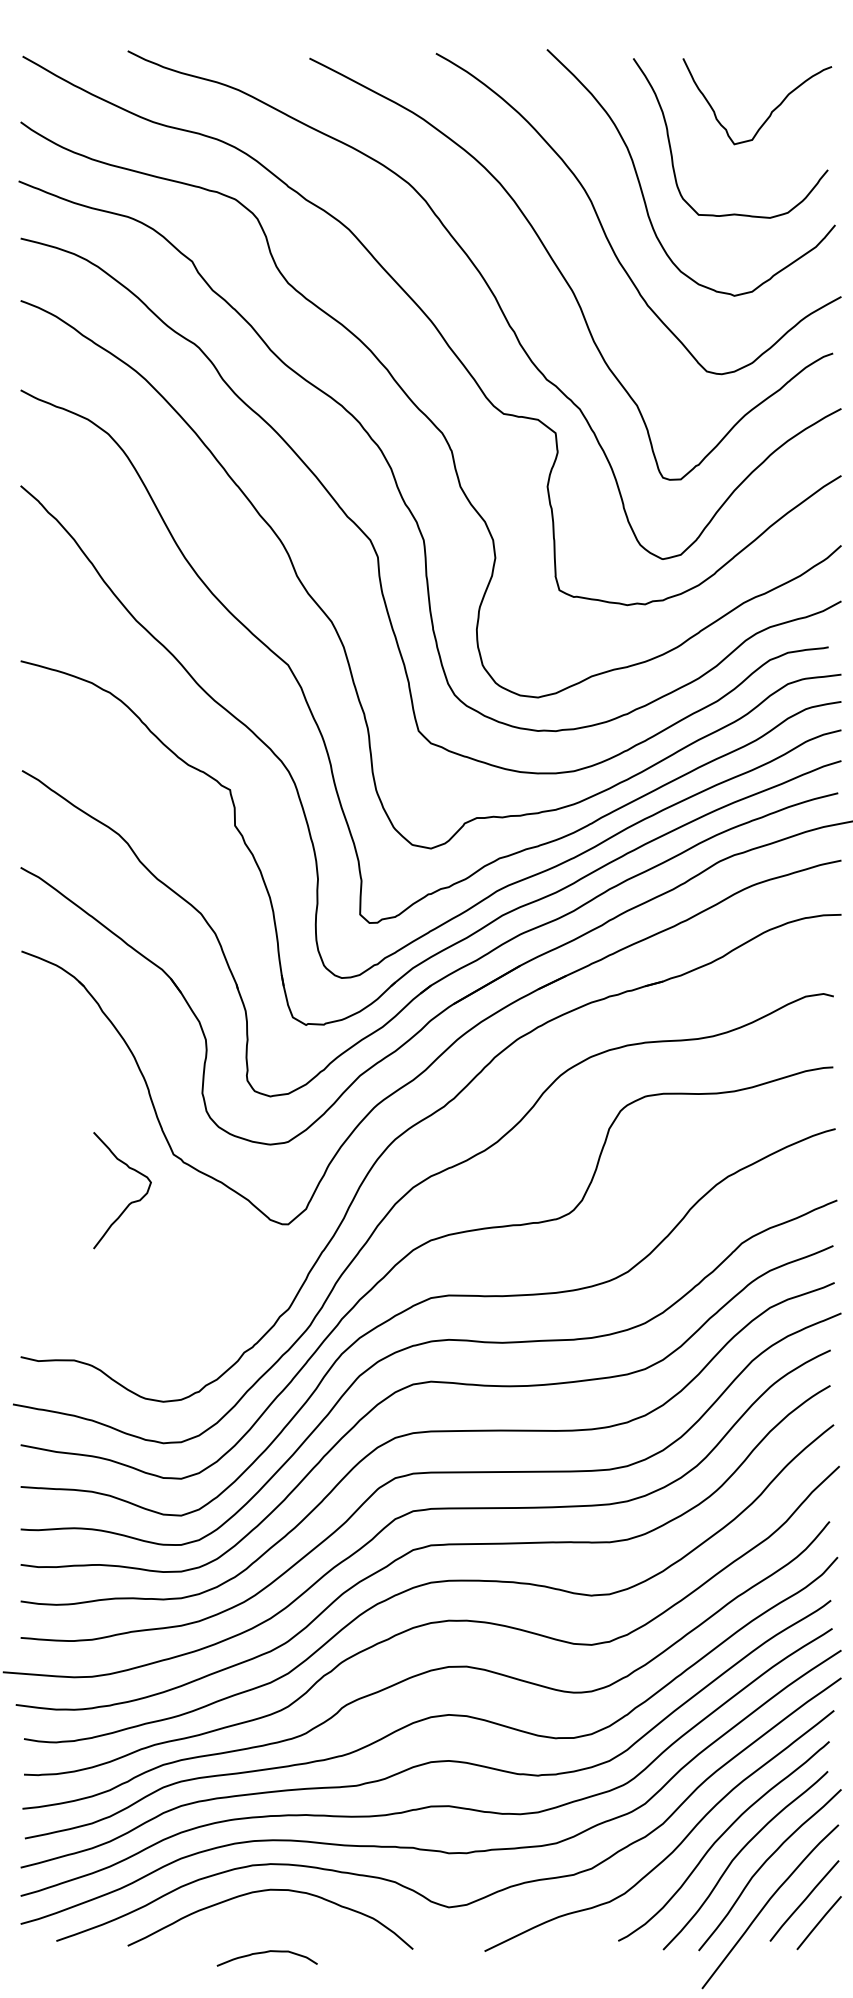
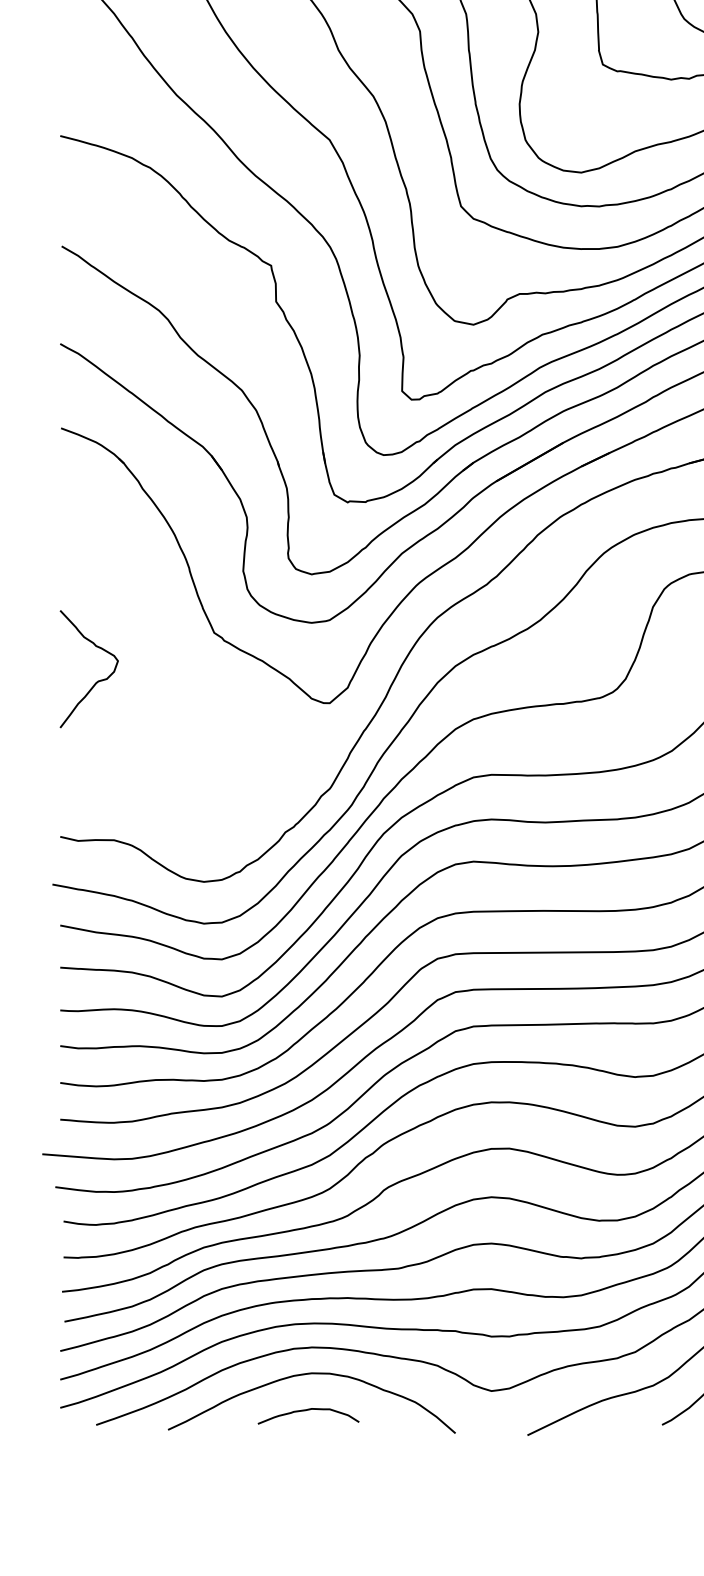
curve: (131, 1201) -> (98, 680), moved
curve: (265, 1953) -> (306, 1411), moved

